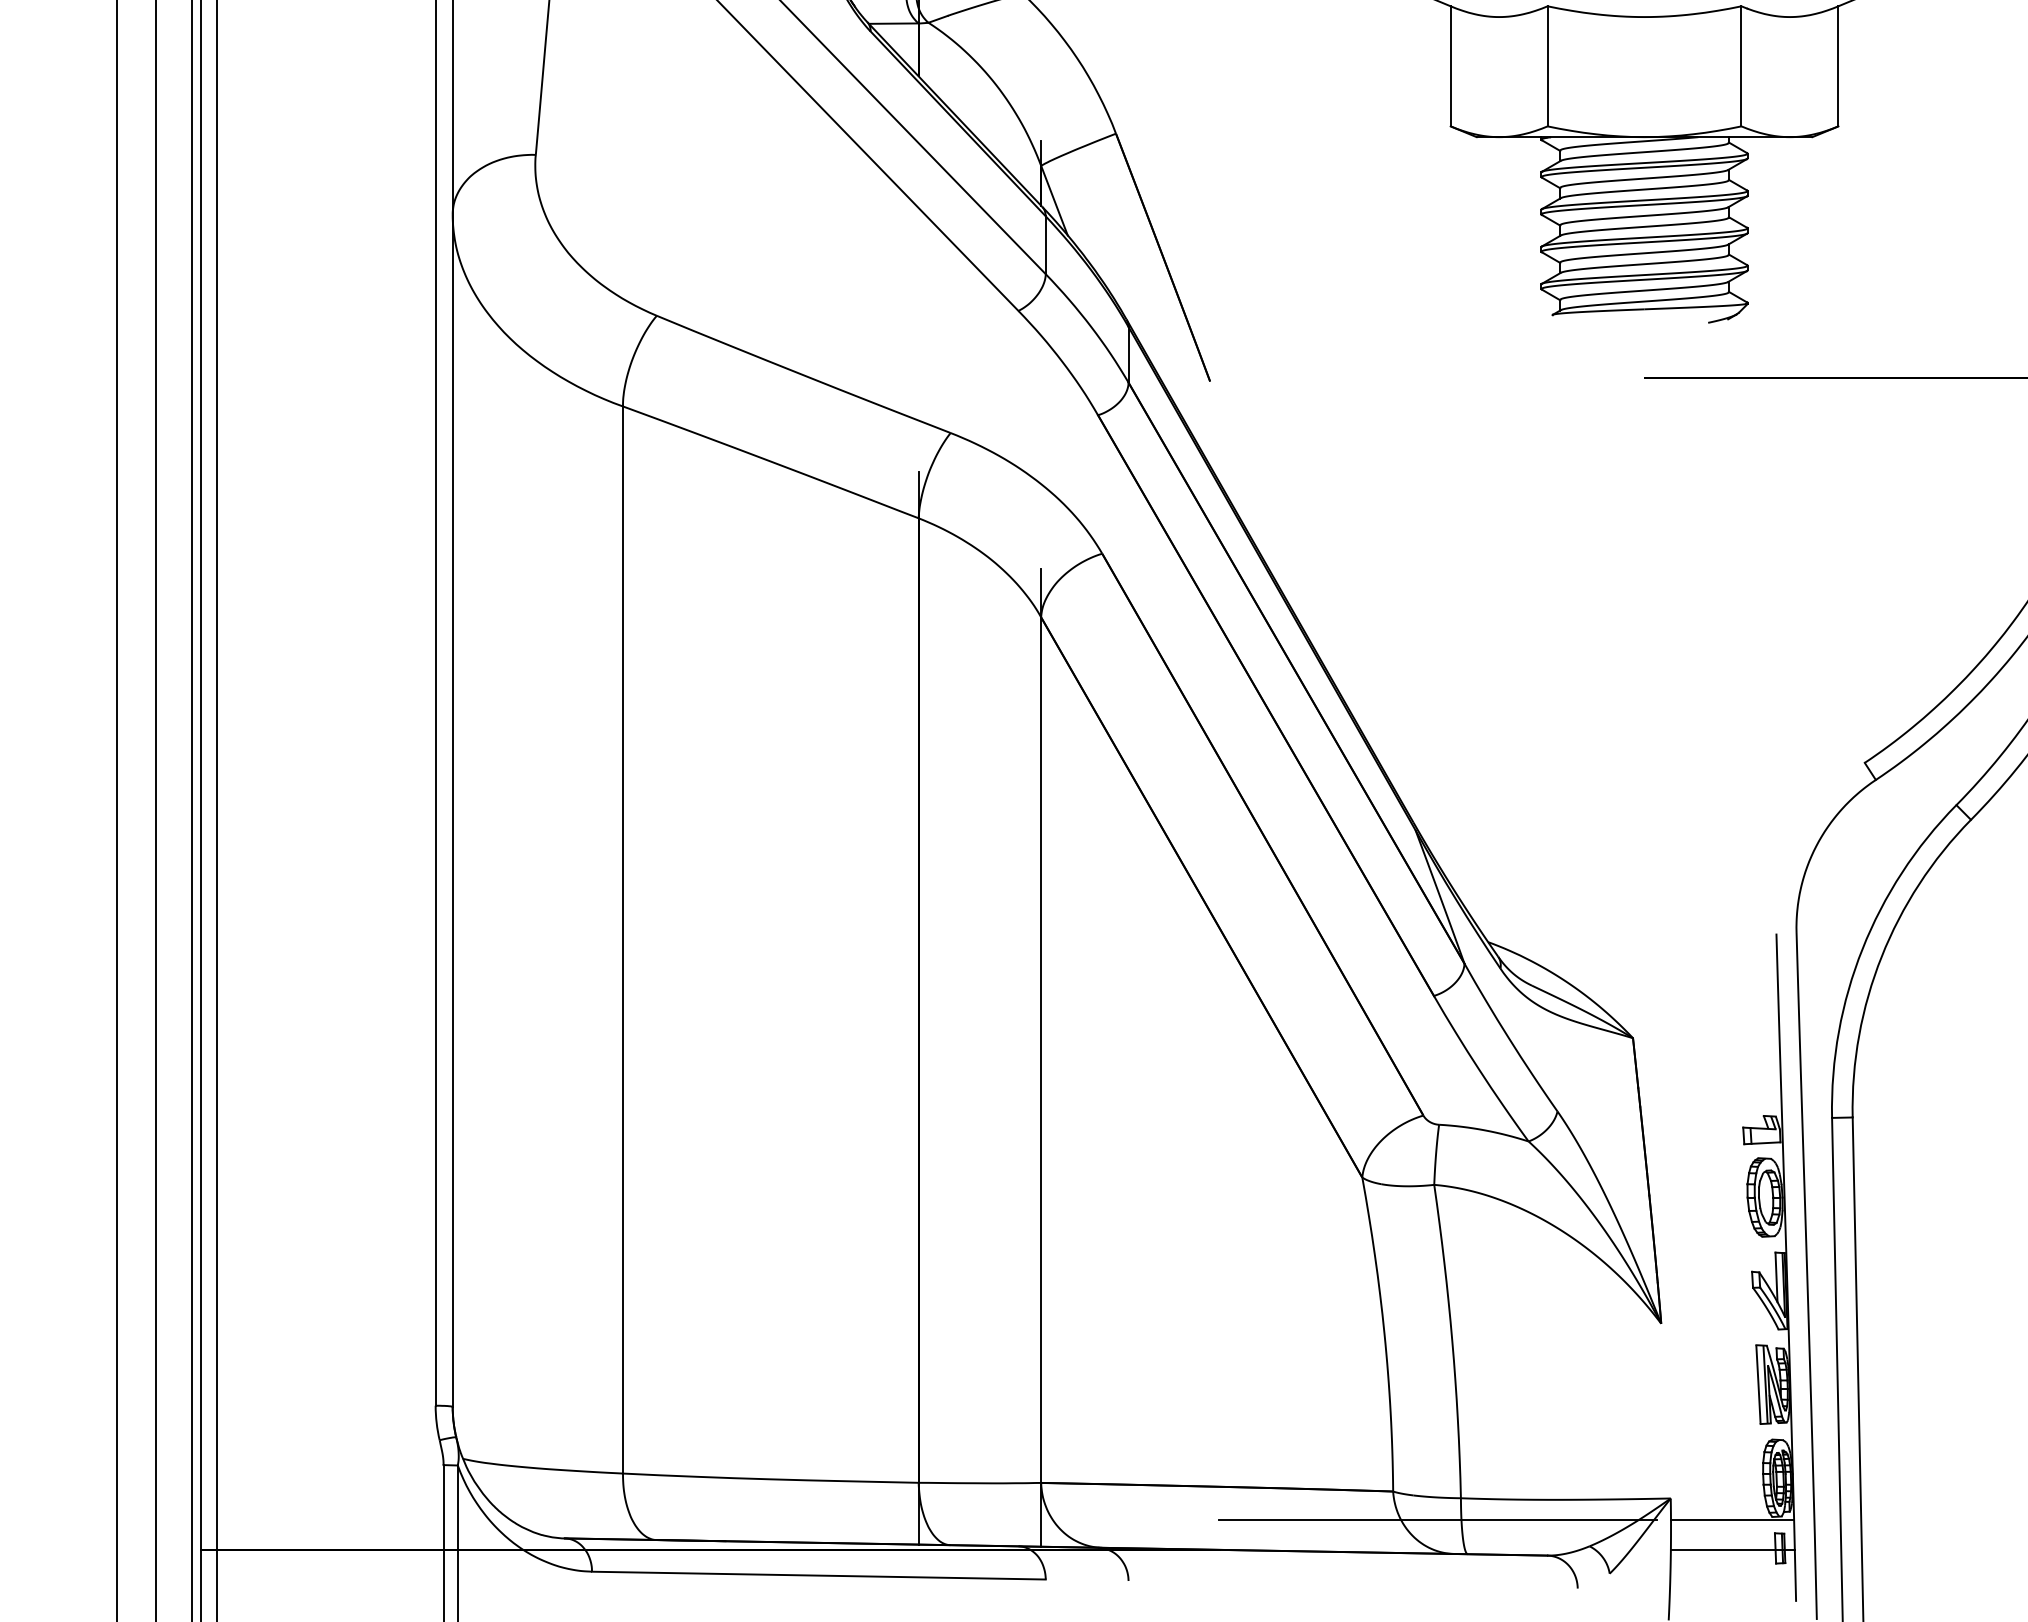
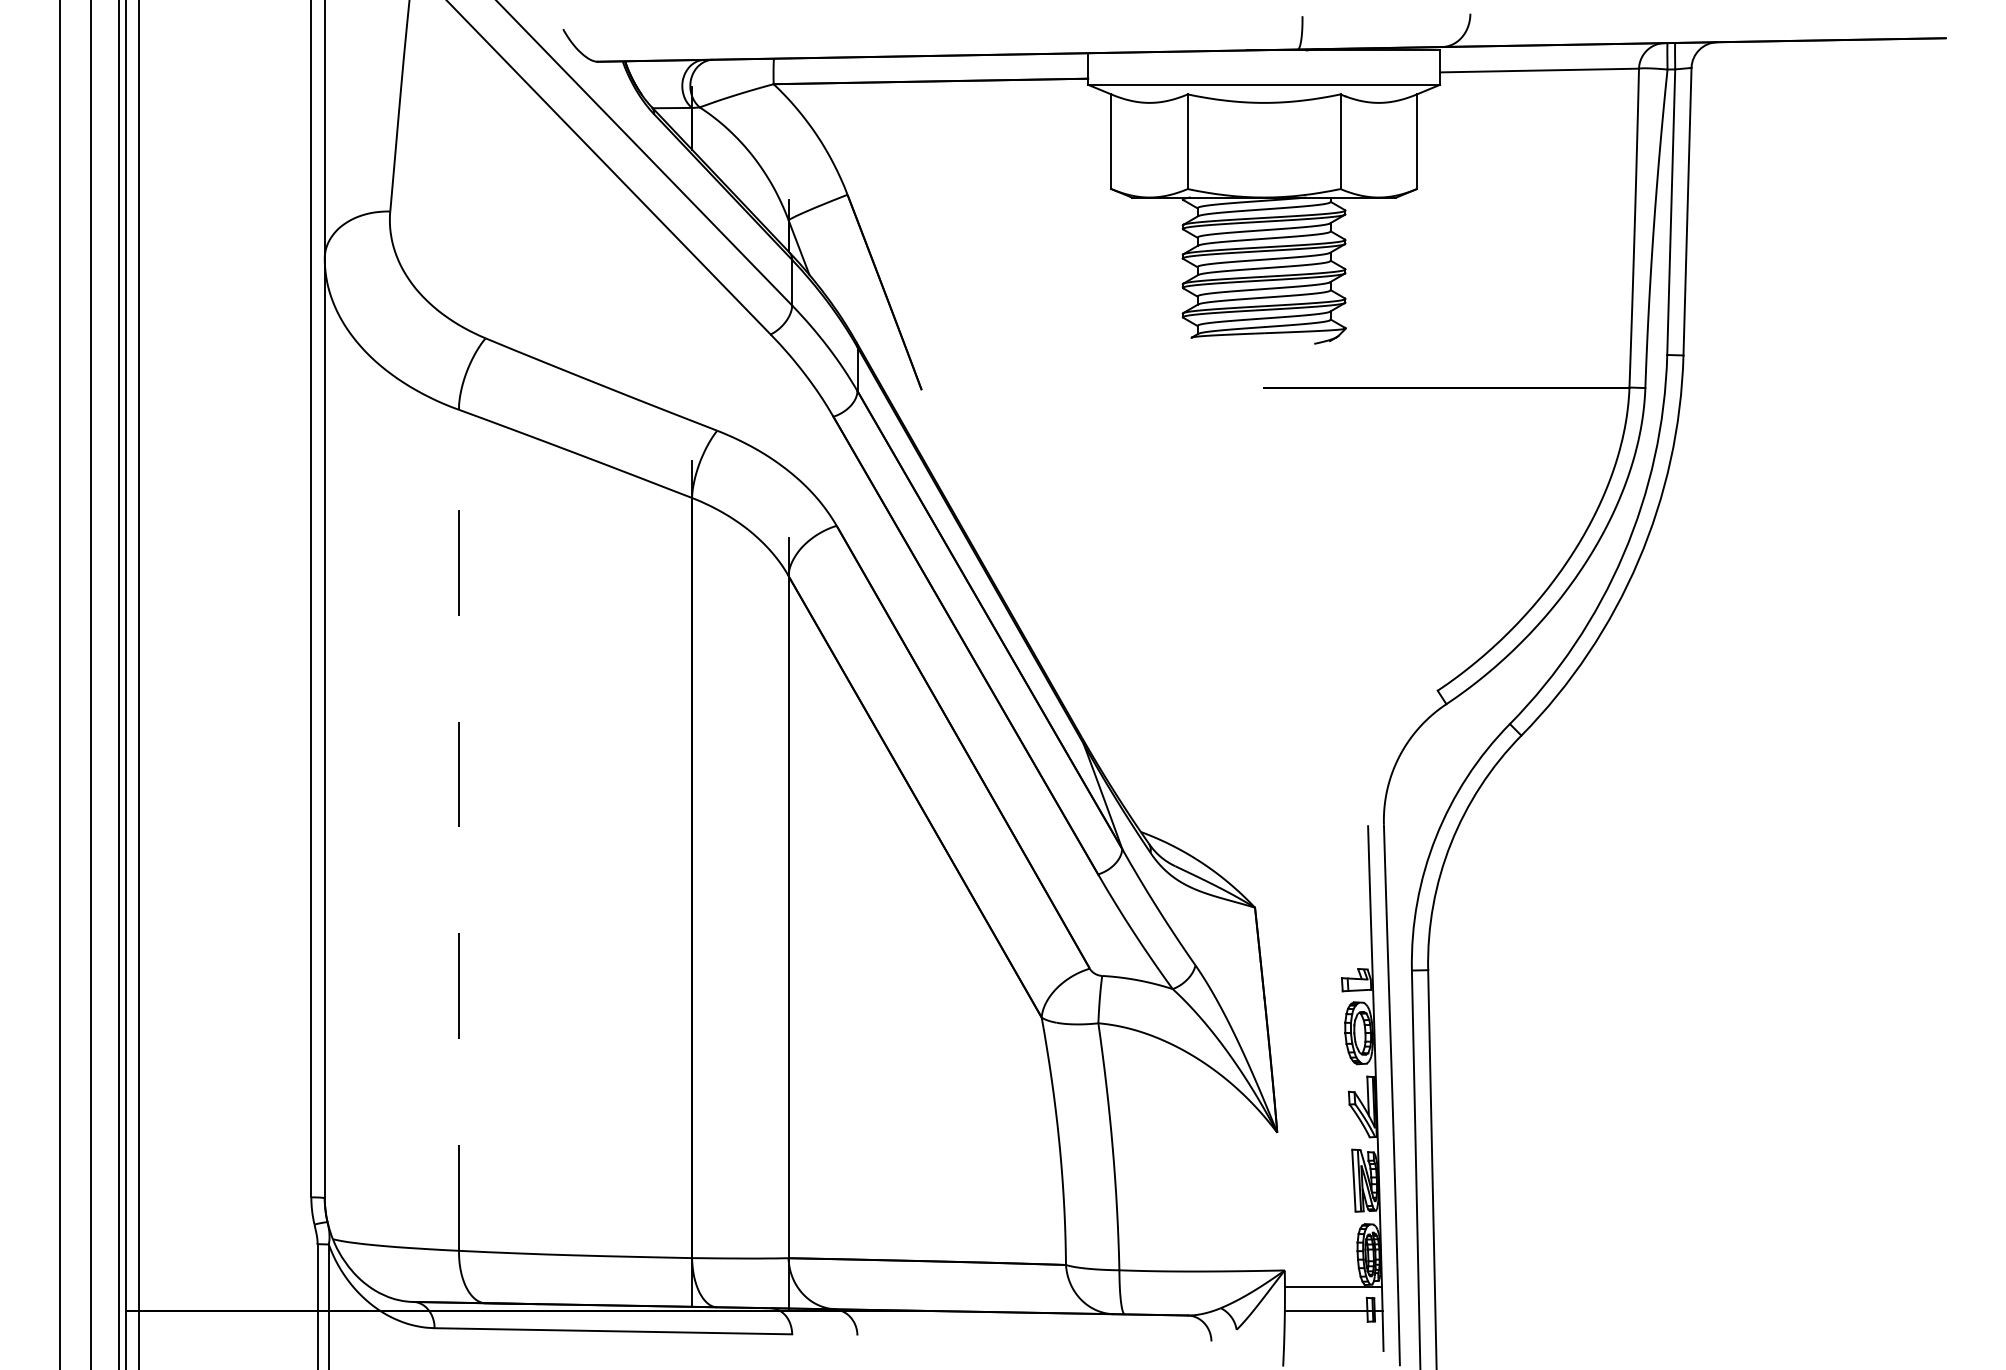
line: (622, 940) -> (458, 830), solid -> dashed
line: (1438, 1520) -> (1101, 1287), removed

